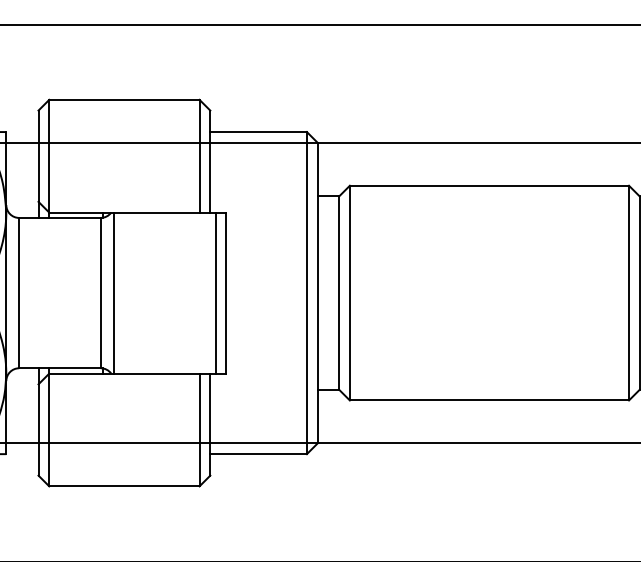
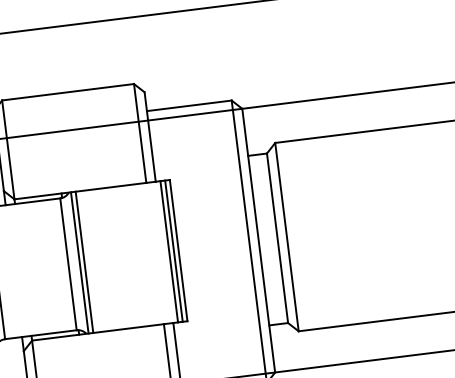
line: (119, 292) -> (84, 261), added
line: (221, 292) -> (174, 250), added

